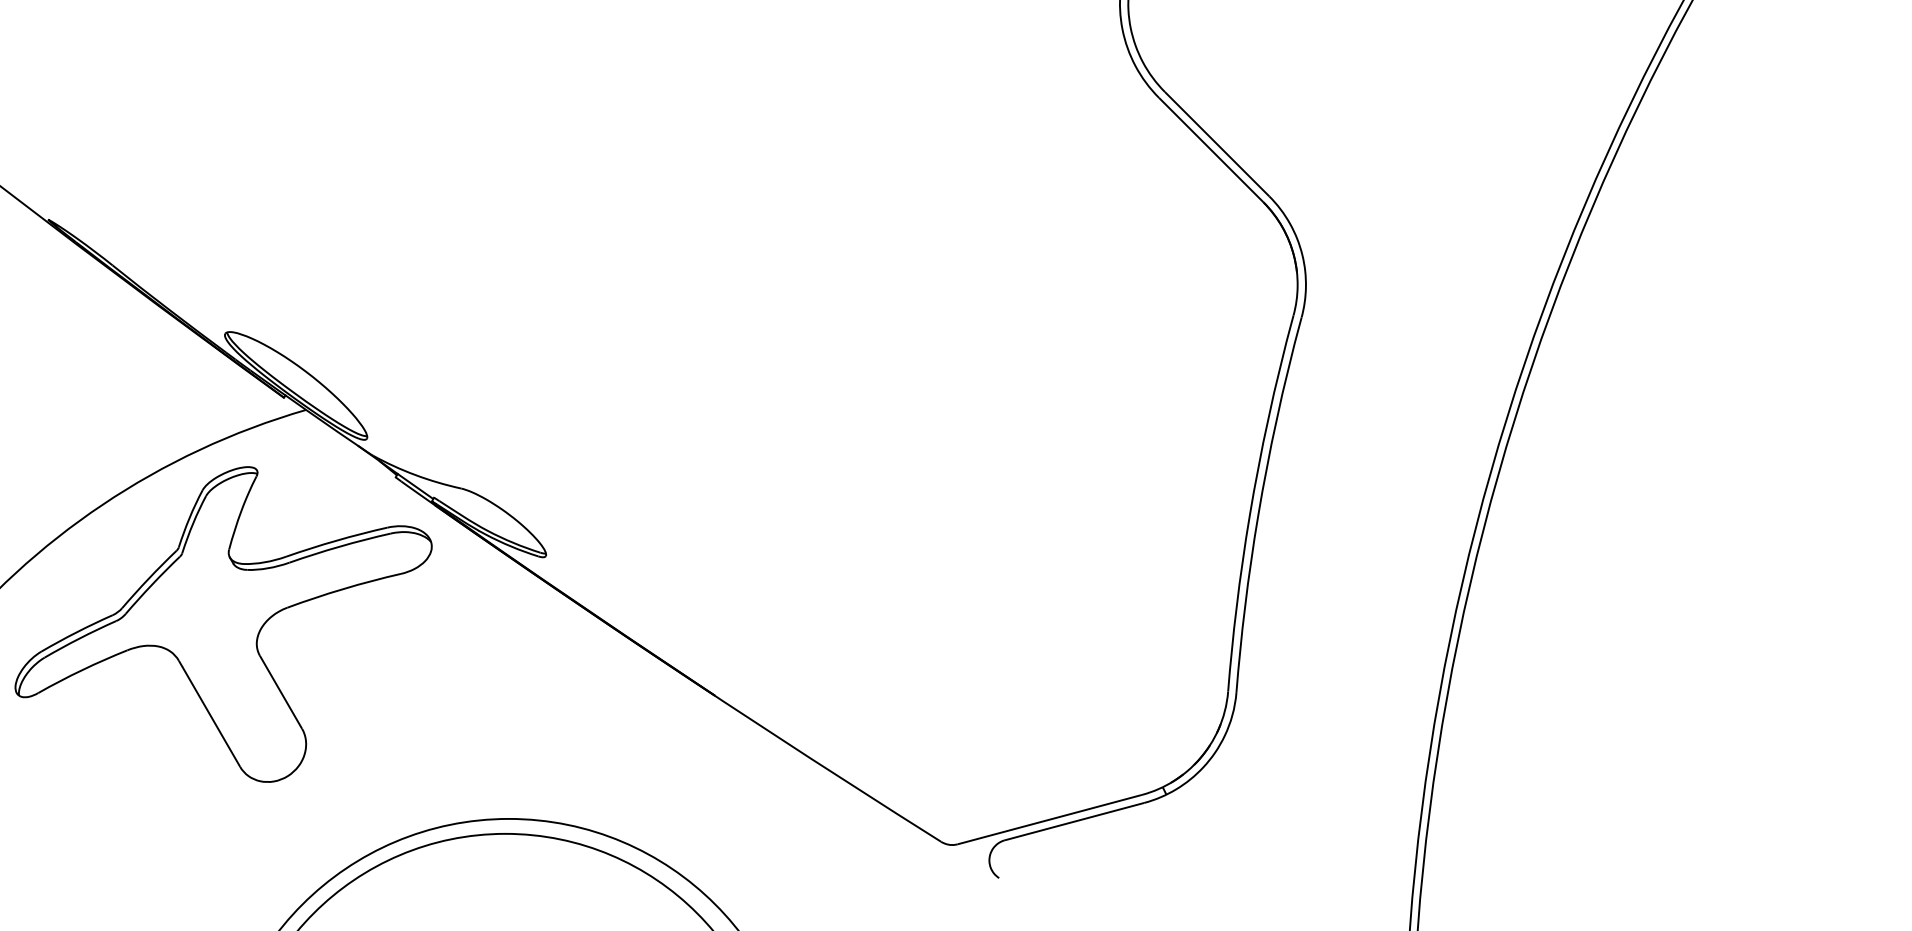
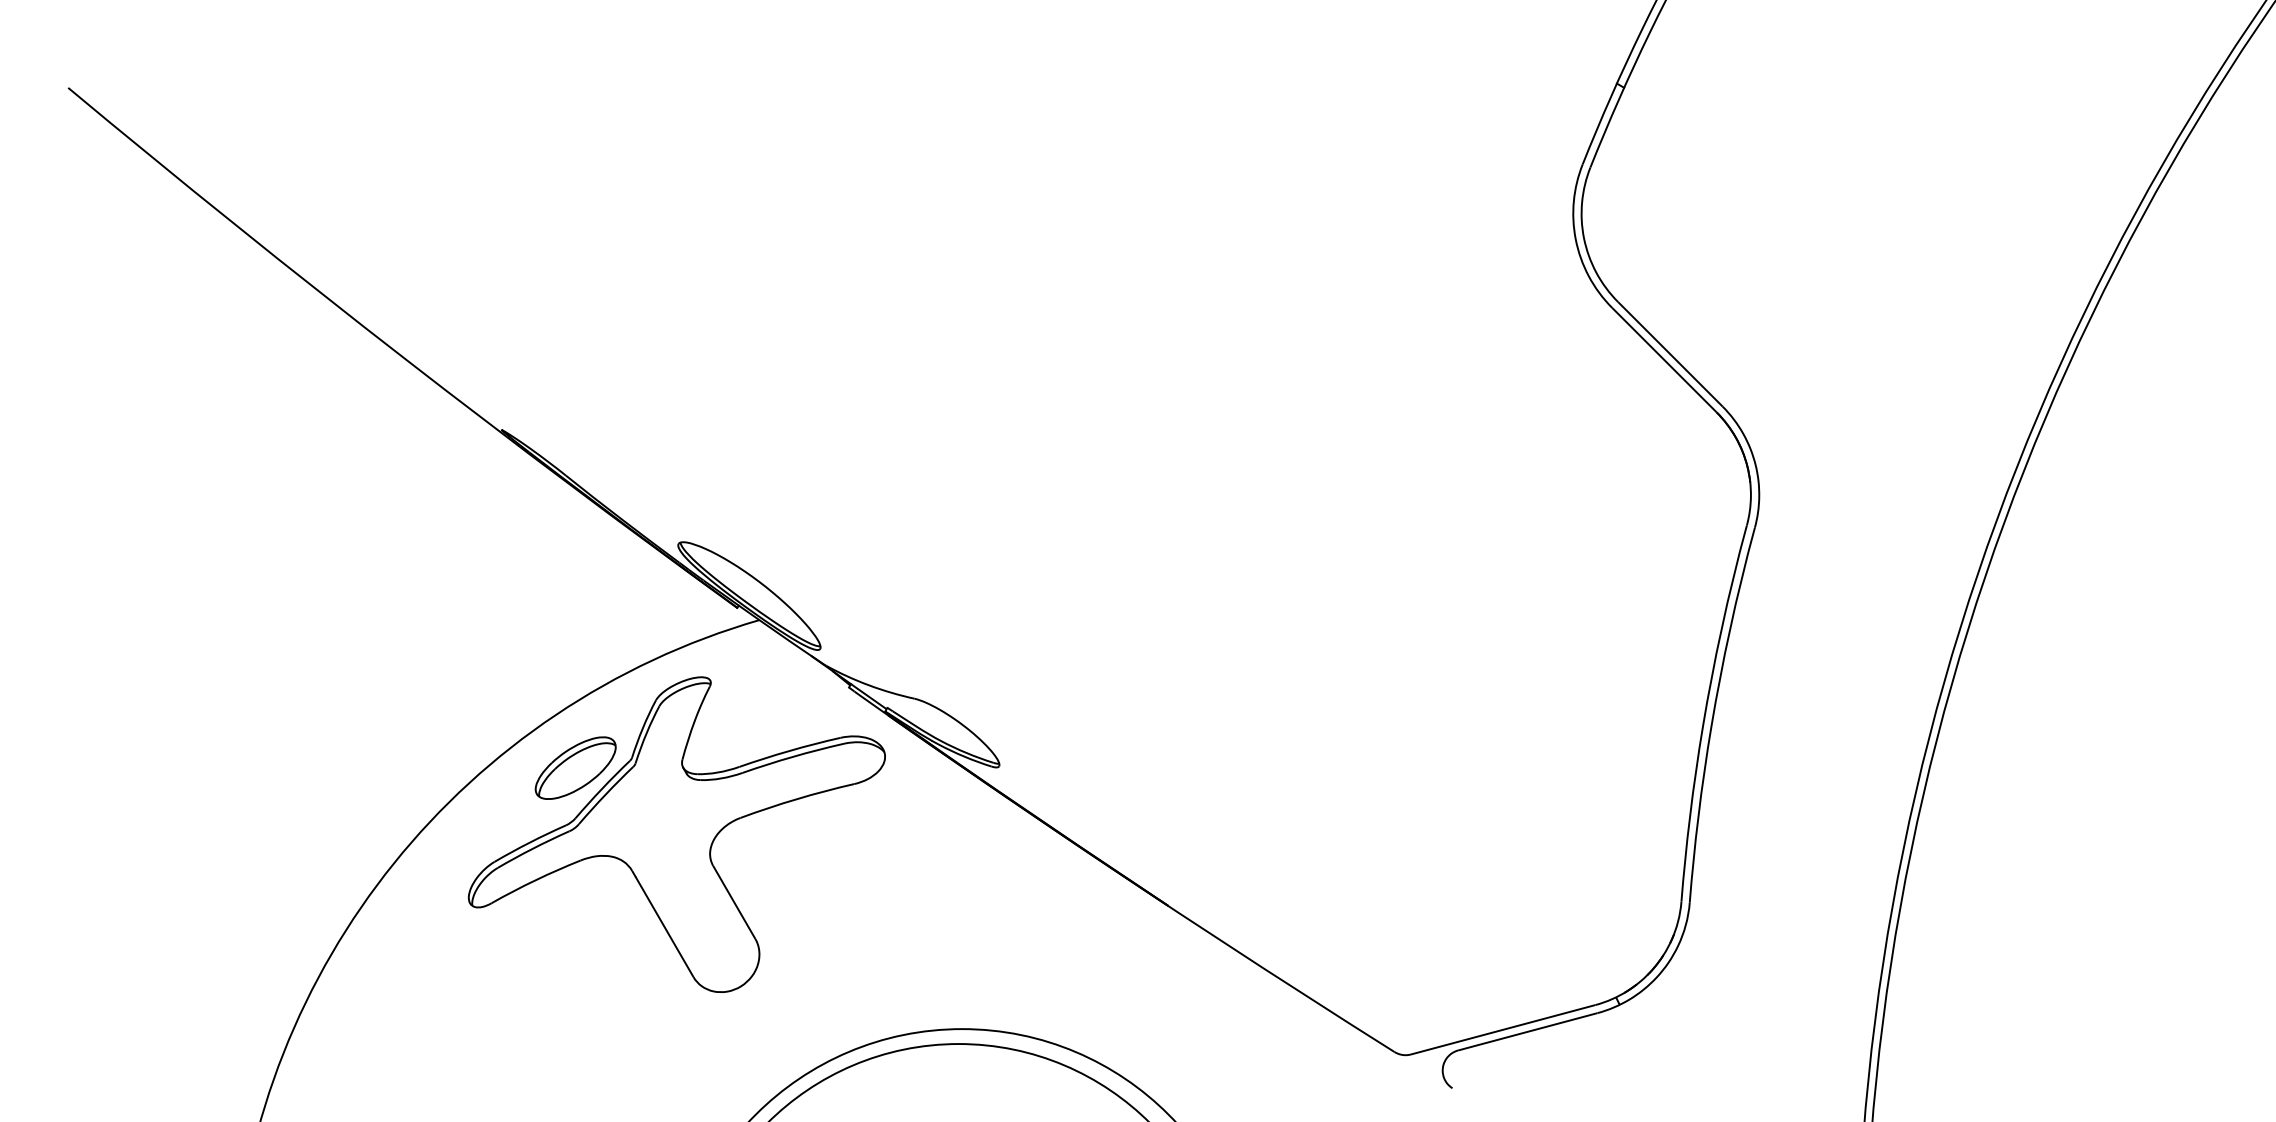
part: (122, 557) -> (575, 767), added

